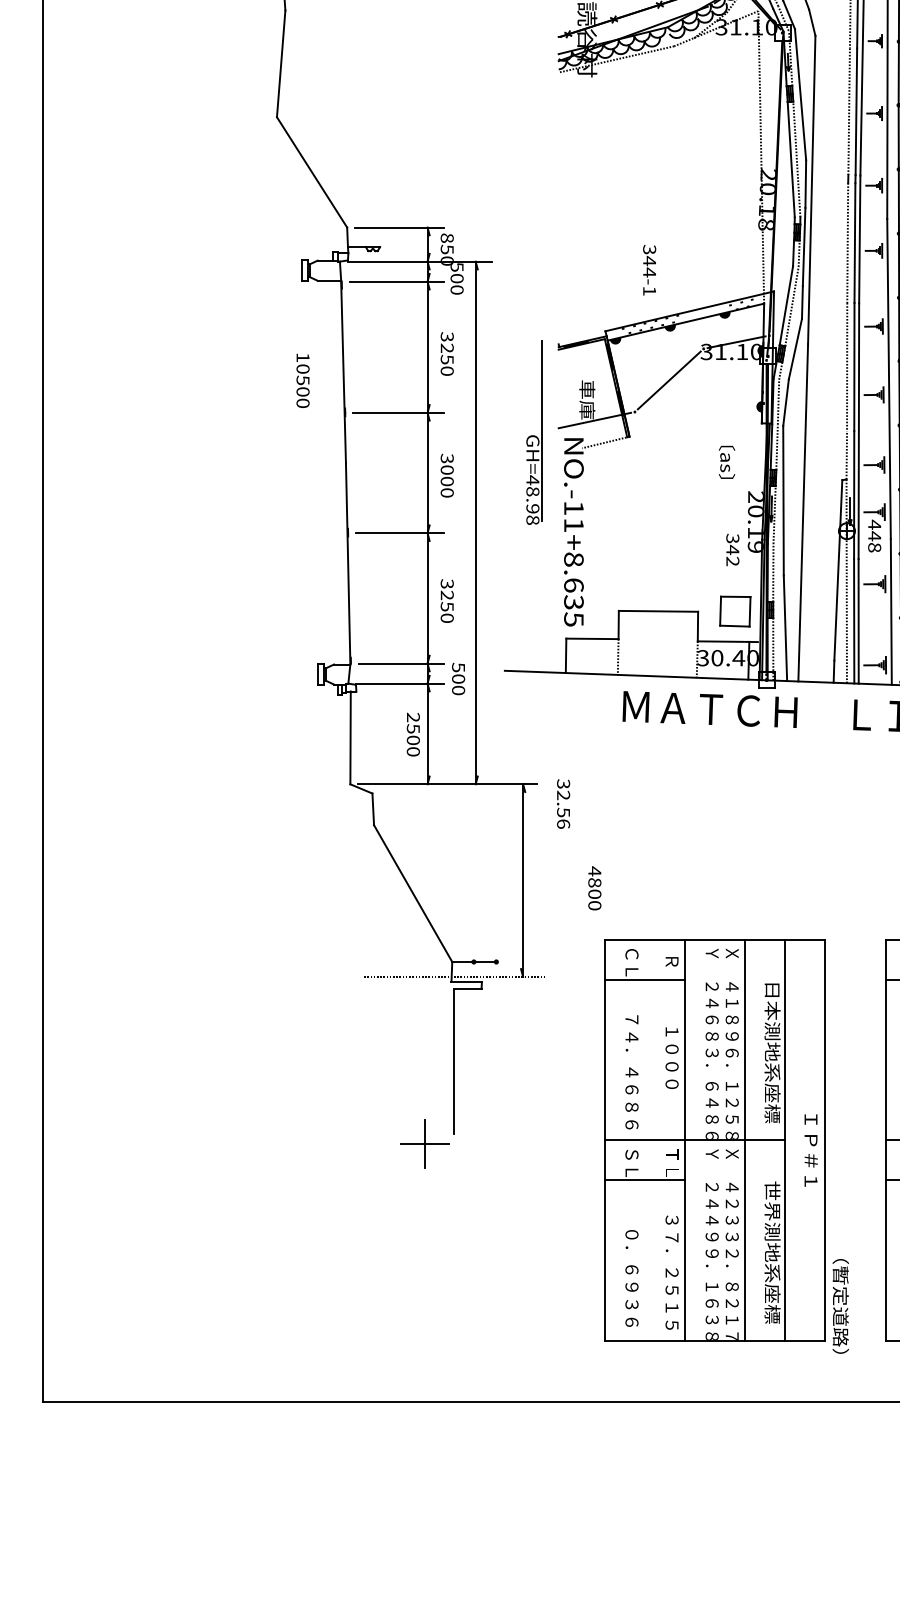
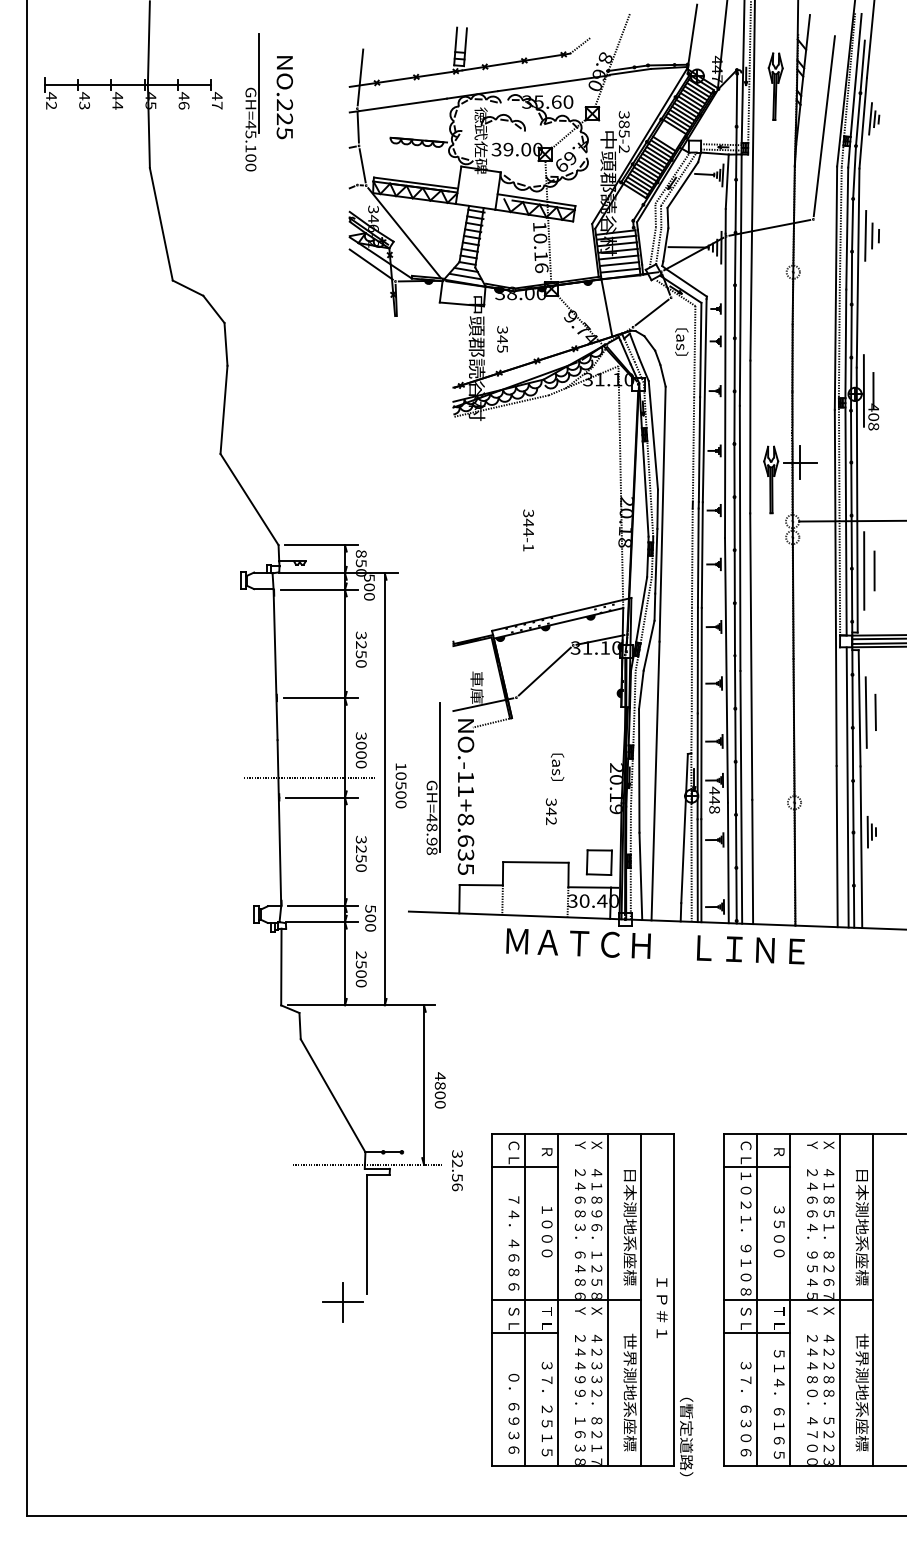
text: (649, 270) -> (528, 530), moved
text: (302, 380) -> (400, 785), moved
part: (534, 432) -> (433, 778), moved
text: (726, 461) -> (557, 766), moved
line: (384, 508) -> (309, 777), added
text: (732, 549) -> (551, 811), moved
text: (412, 734) -> (360, 969), moved
text: (563, 803) -> (457, 1170), moved
text: (593, 888) -> (439, 1090), moved
line: (644, 1140) -> (524, 1299), added

